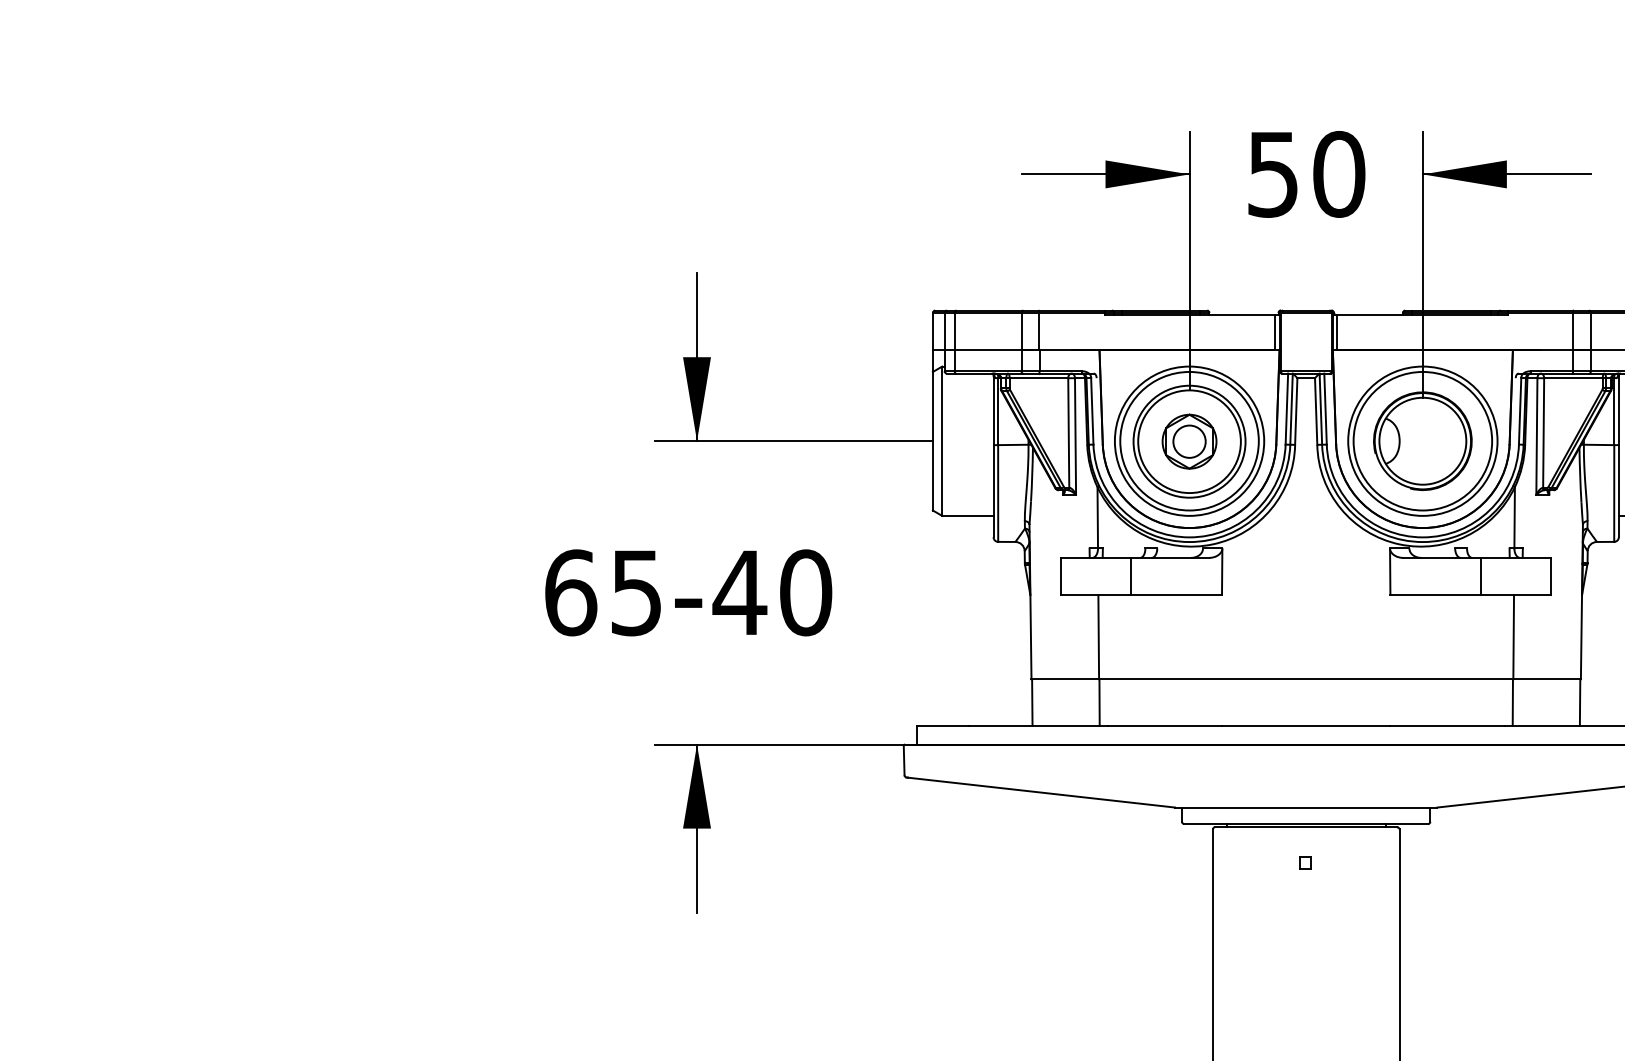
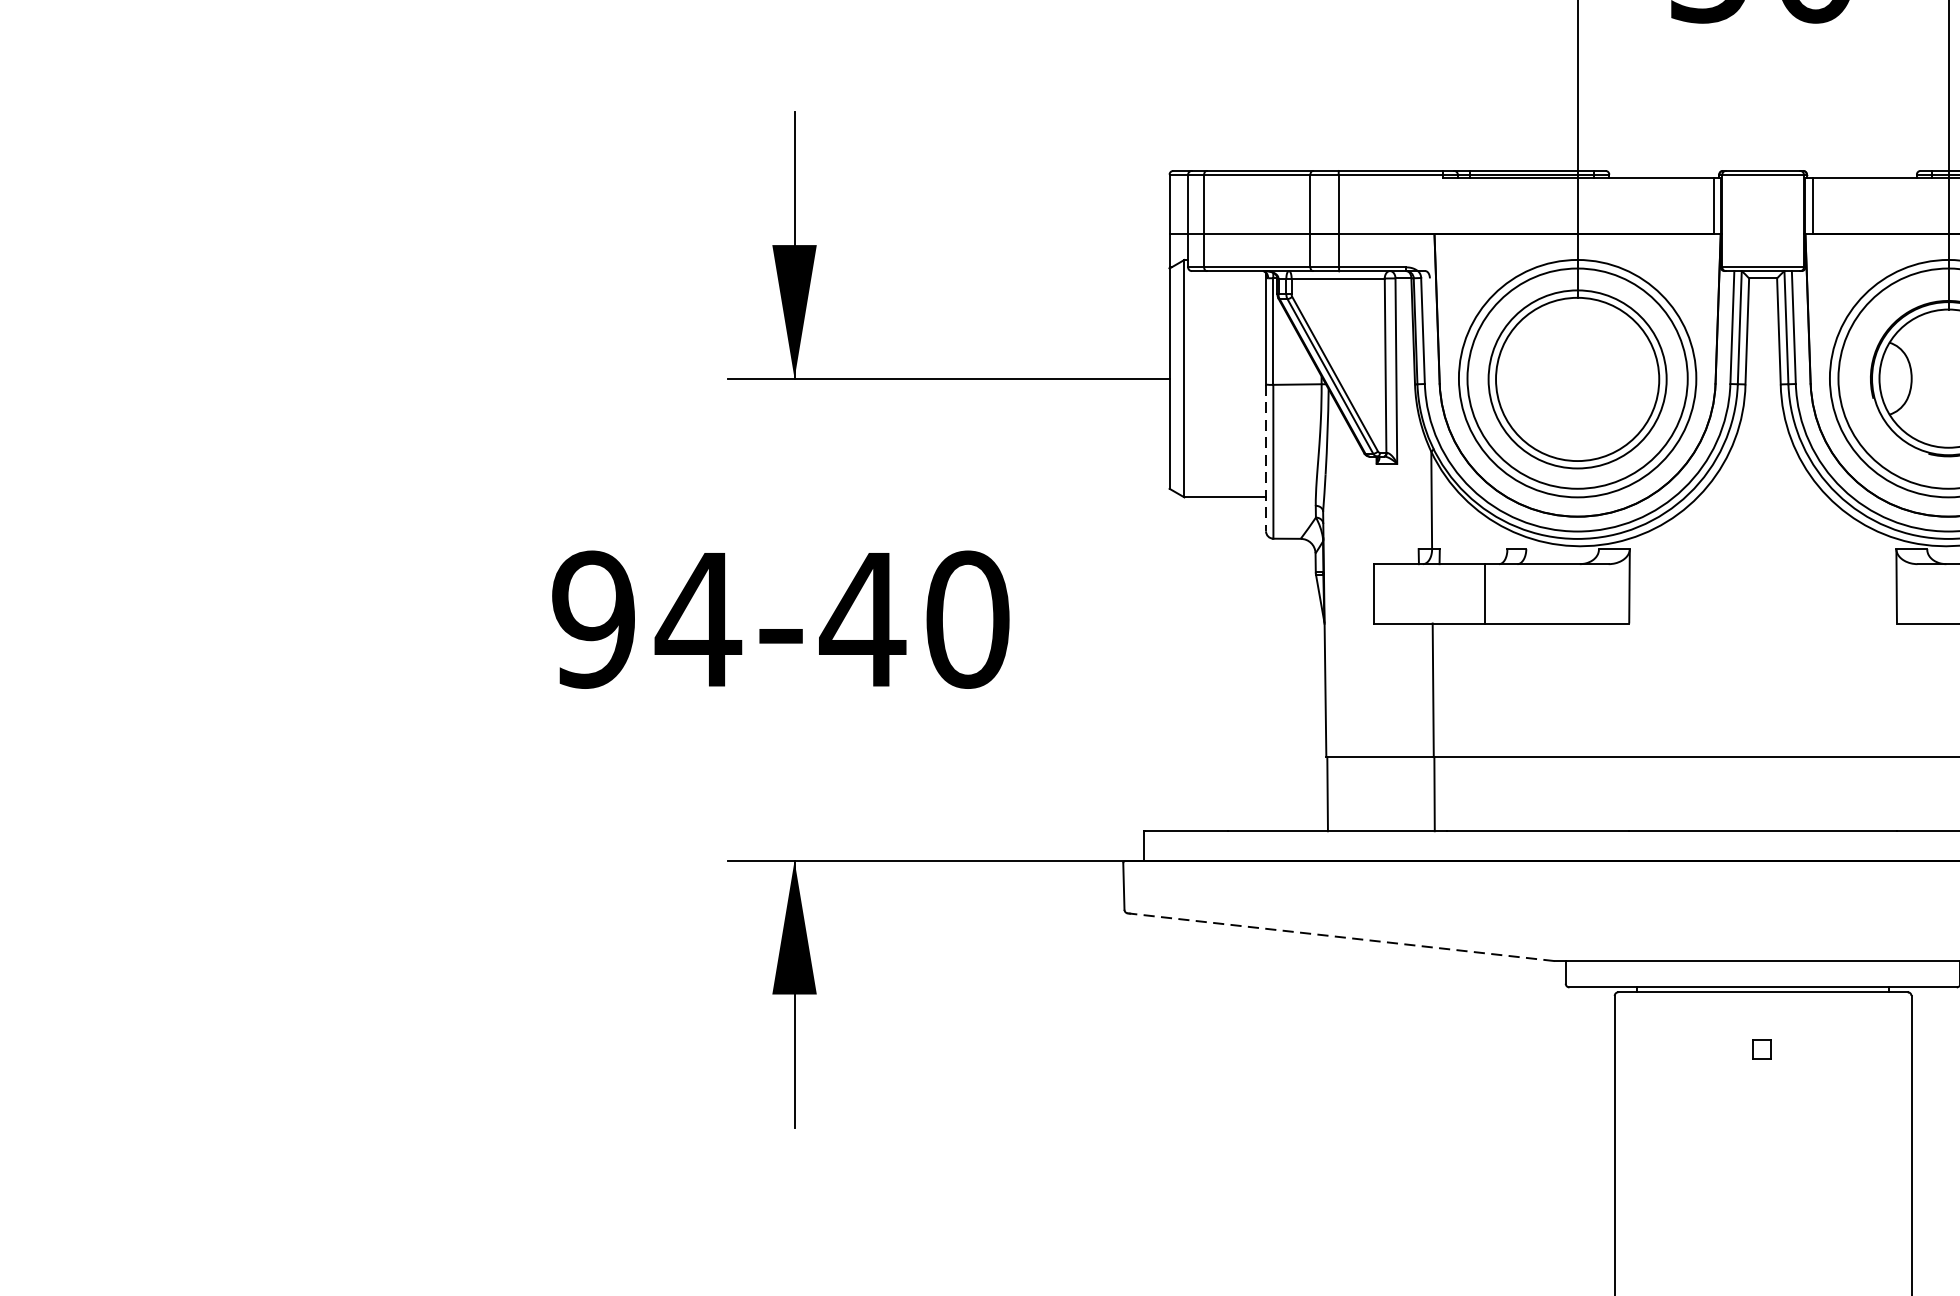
part: (1189, 441) -> (1577, 379), removed
line: (993, 491) -> (1265, 458), solid -> dashed
text: (603, 592) -> (645, 619), 65-40 -> 94-40
line: (1041, 792) -> (1342, 937), solid -> dashed

